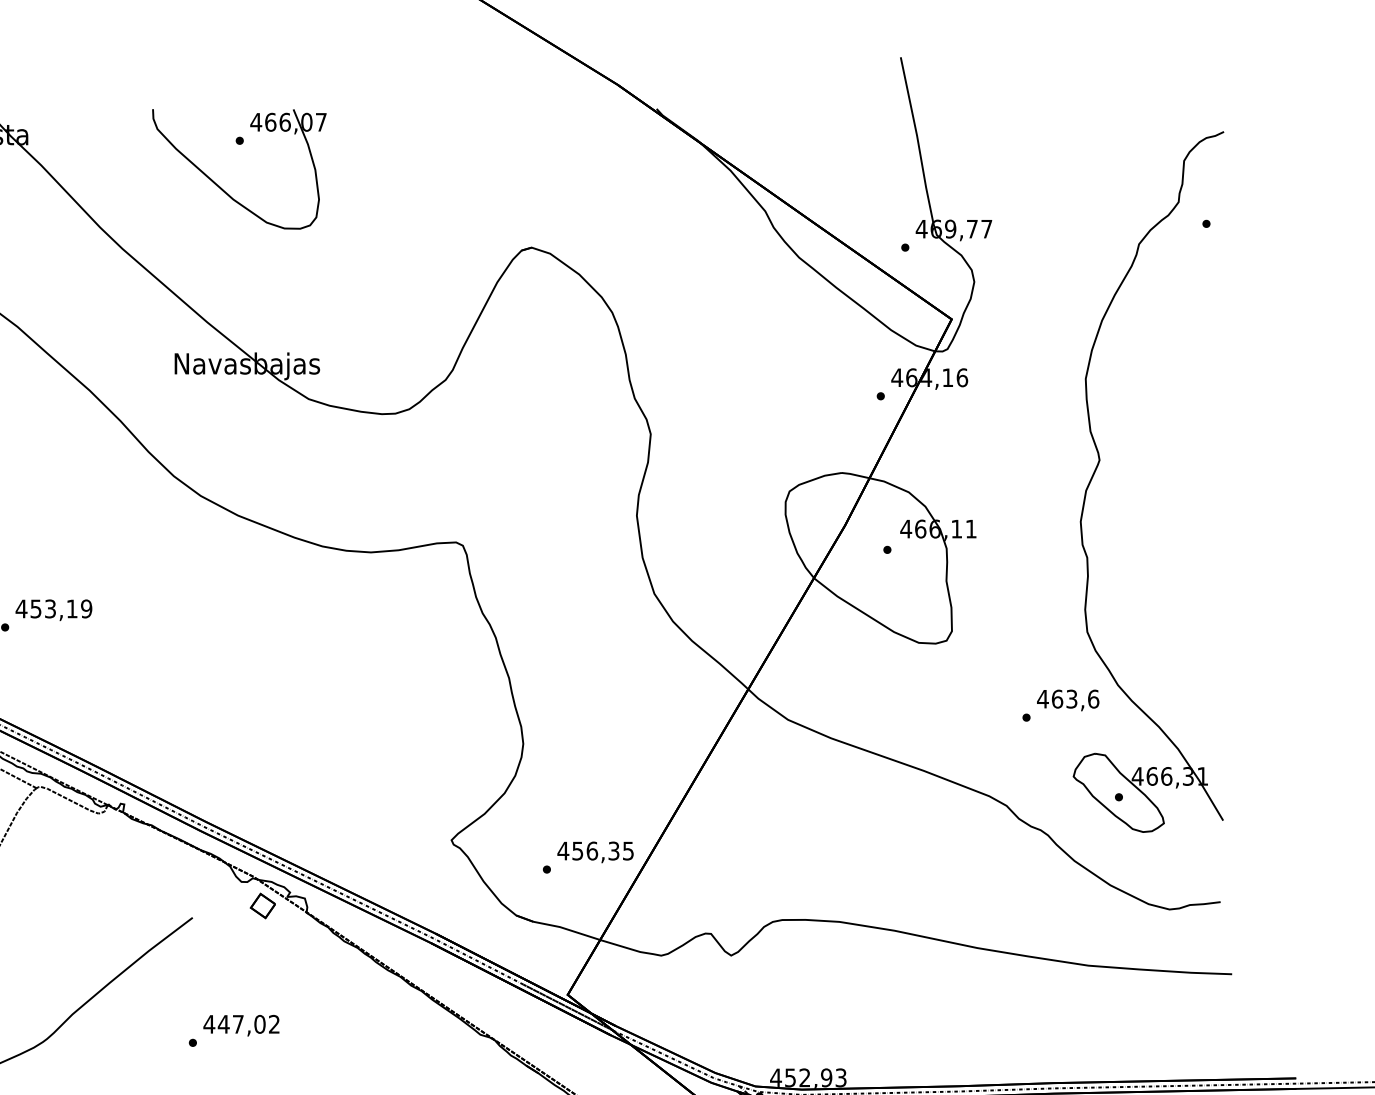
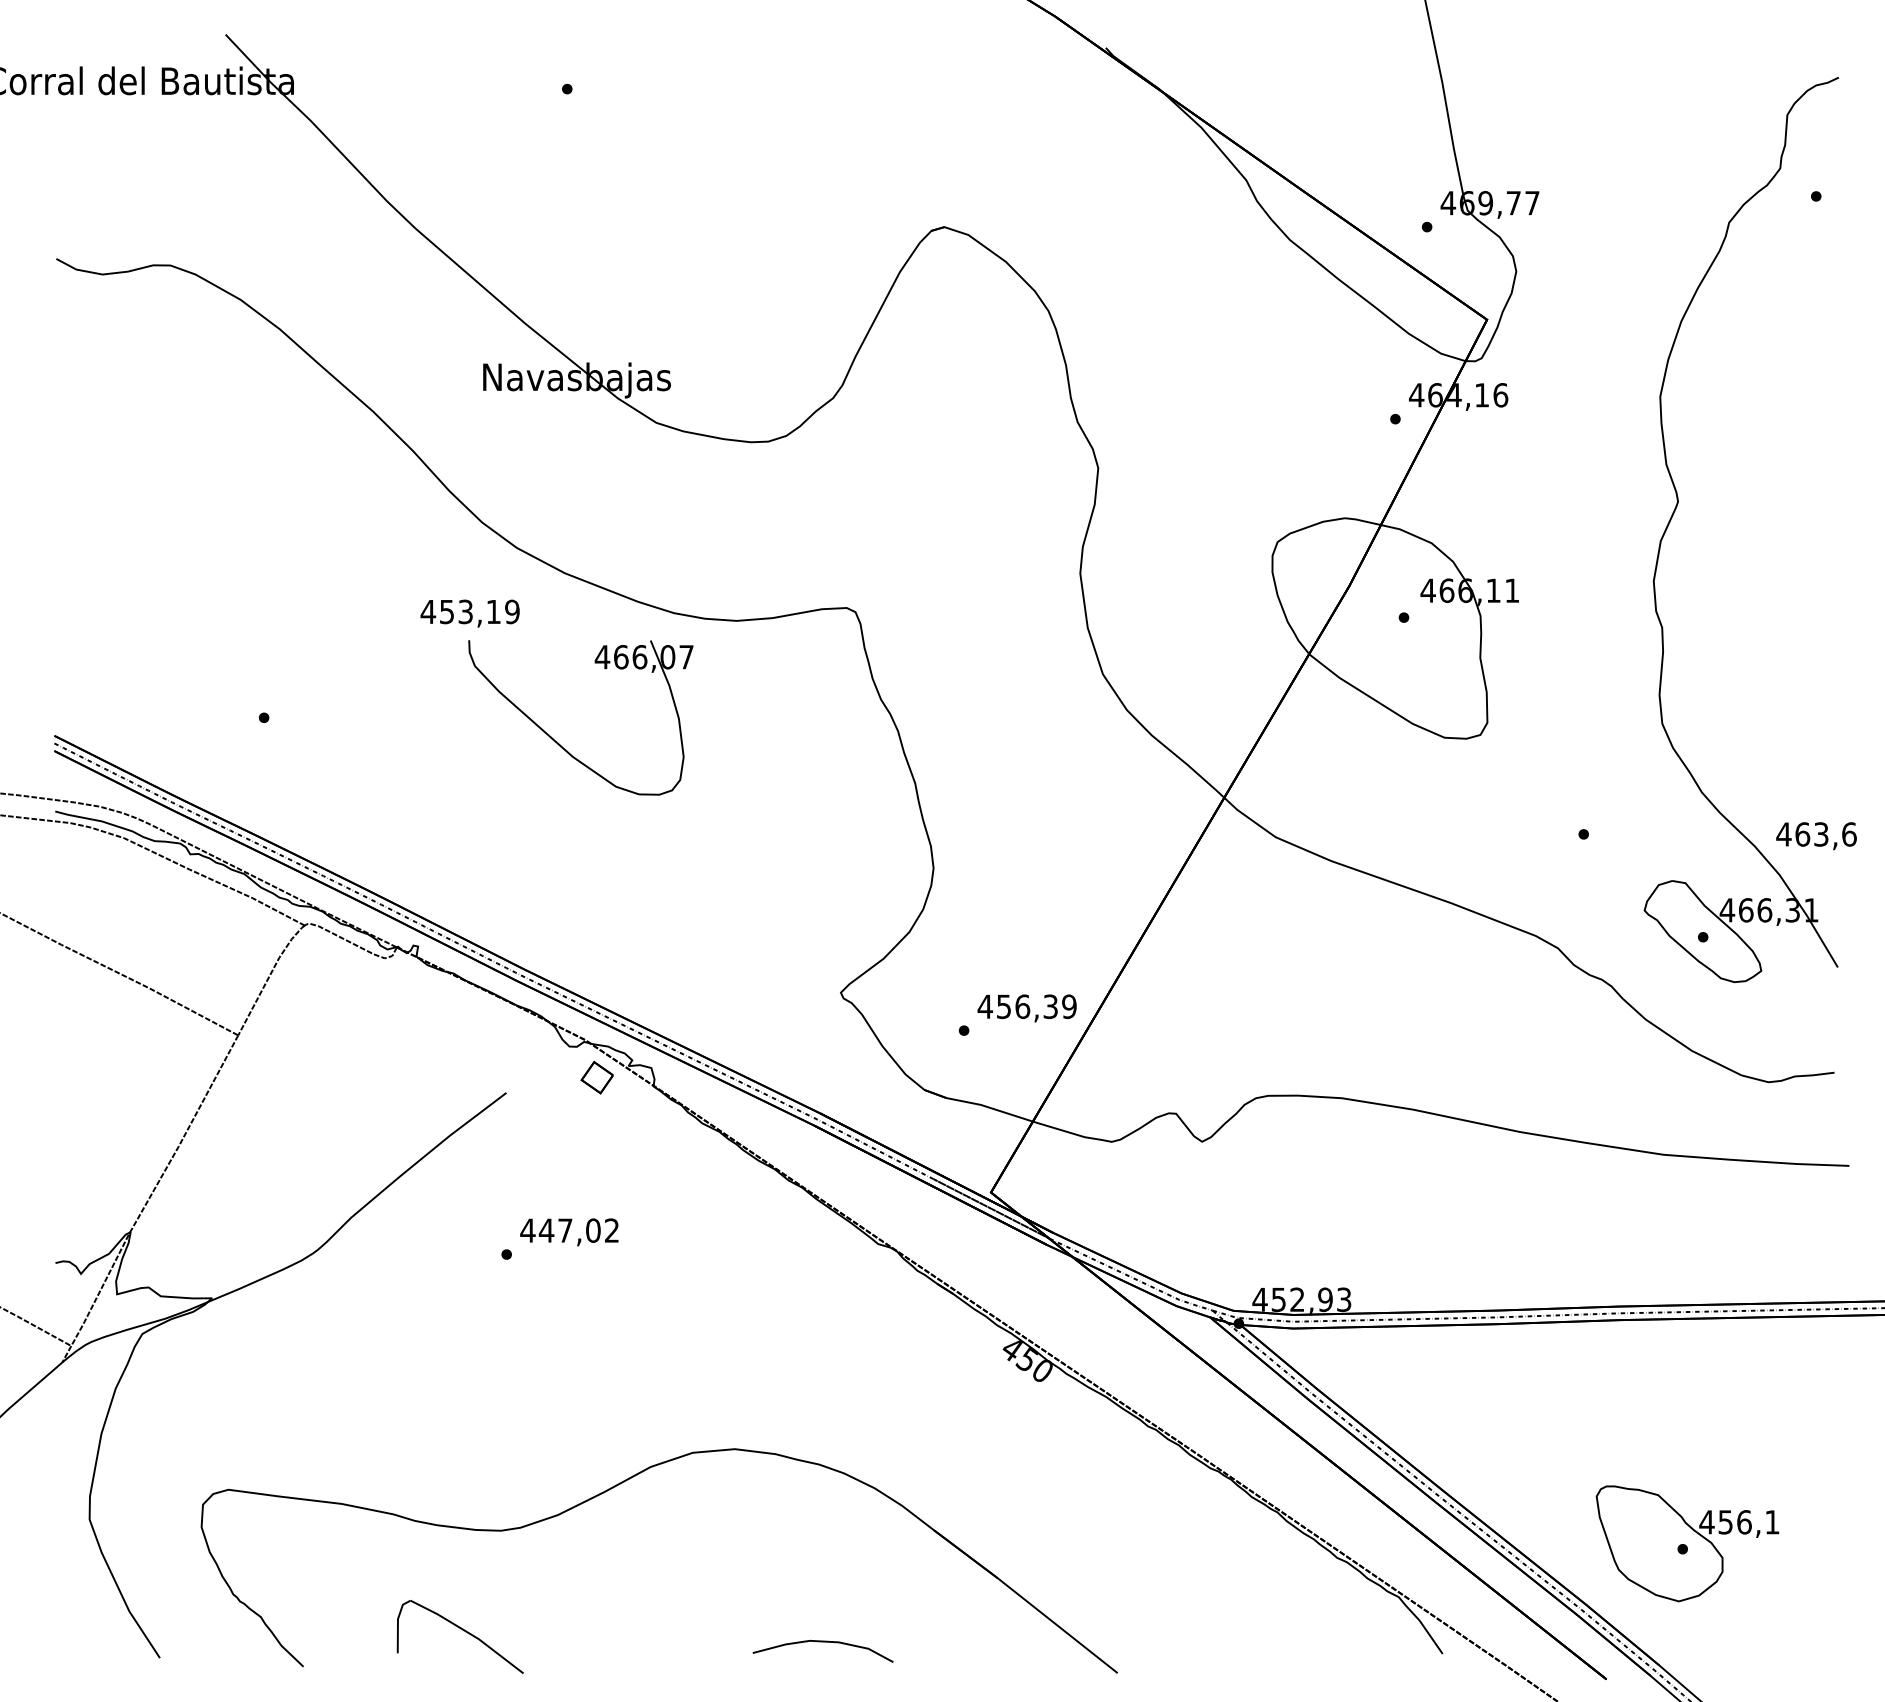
part: (222, 188) -> (558, 742), moved
text: (53, 610) -> (469, 613), moved
text: (1068, 700) -> (1816, 836), moved
text: (628, 850) -> (1069, 1006), 456,35 -> 456,39

